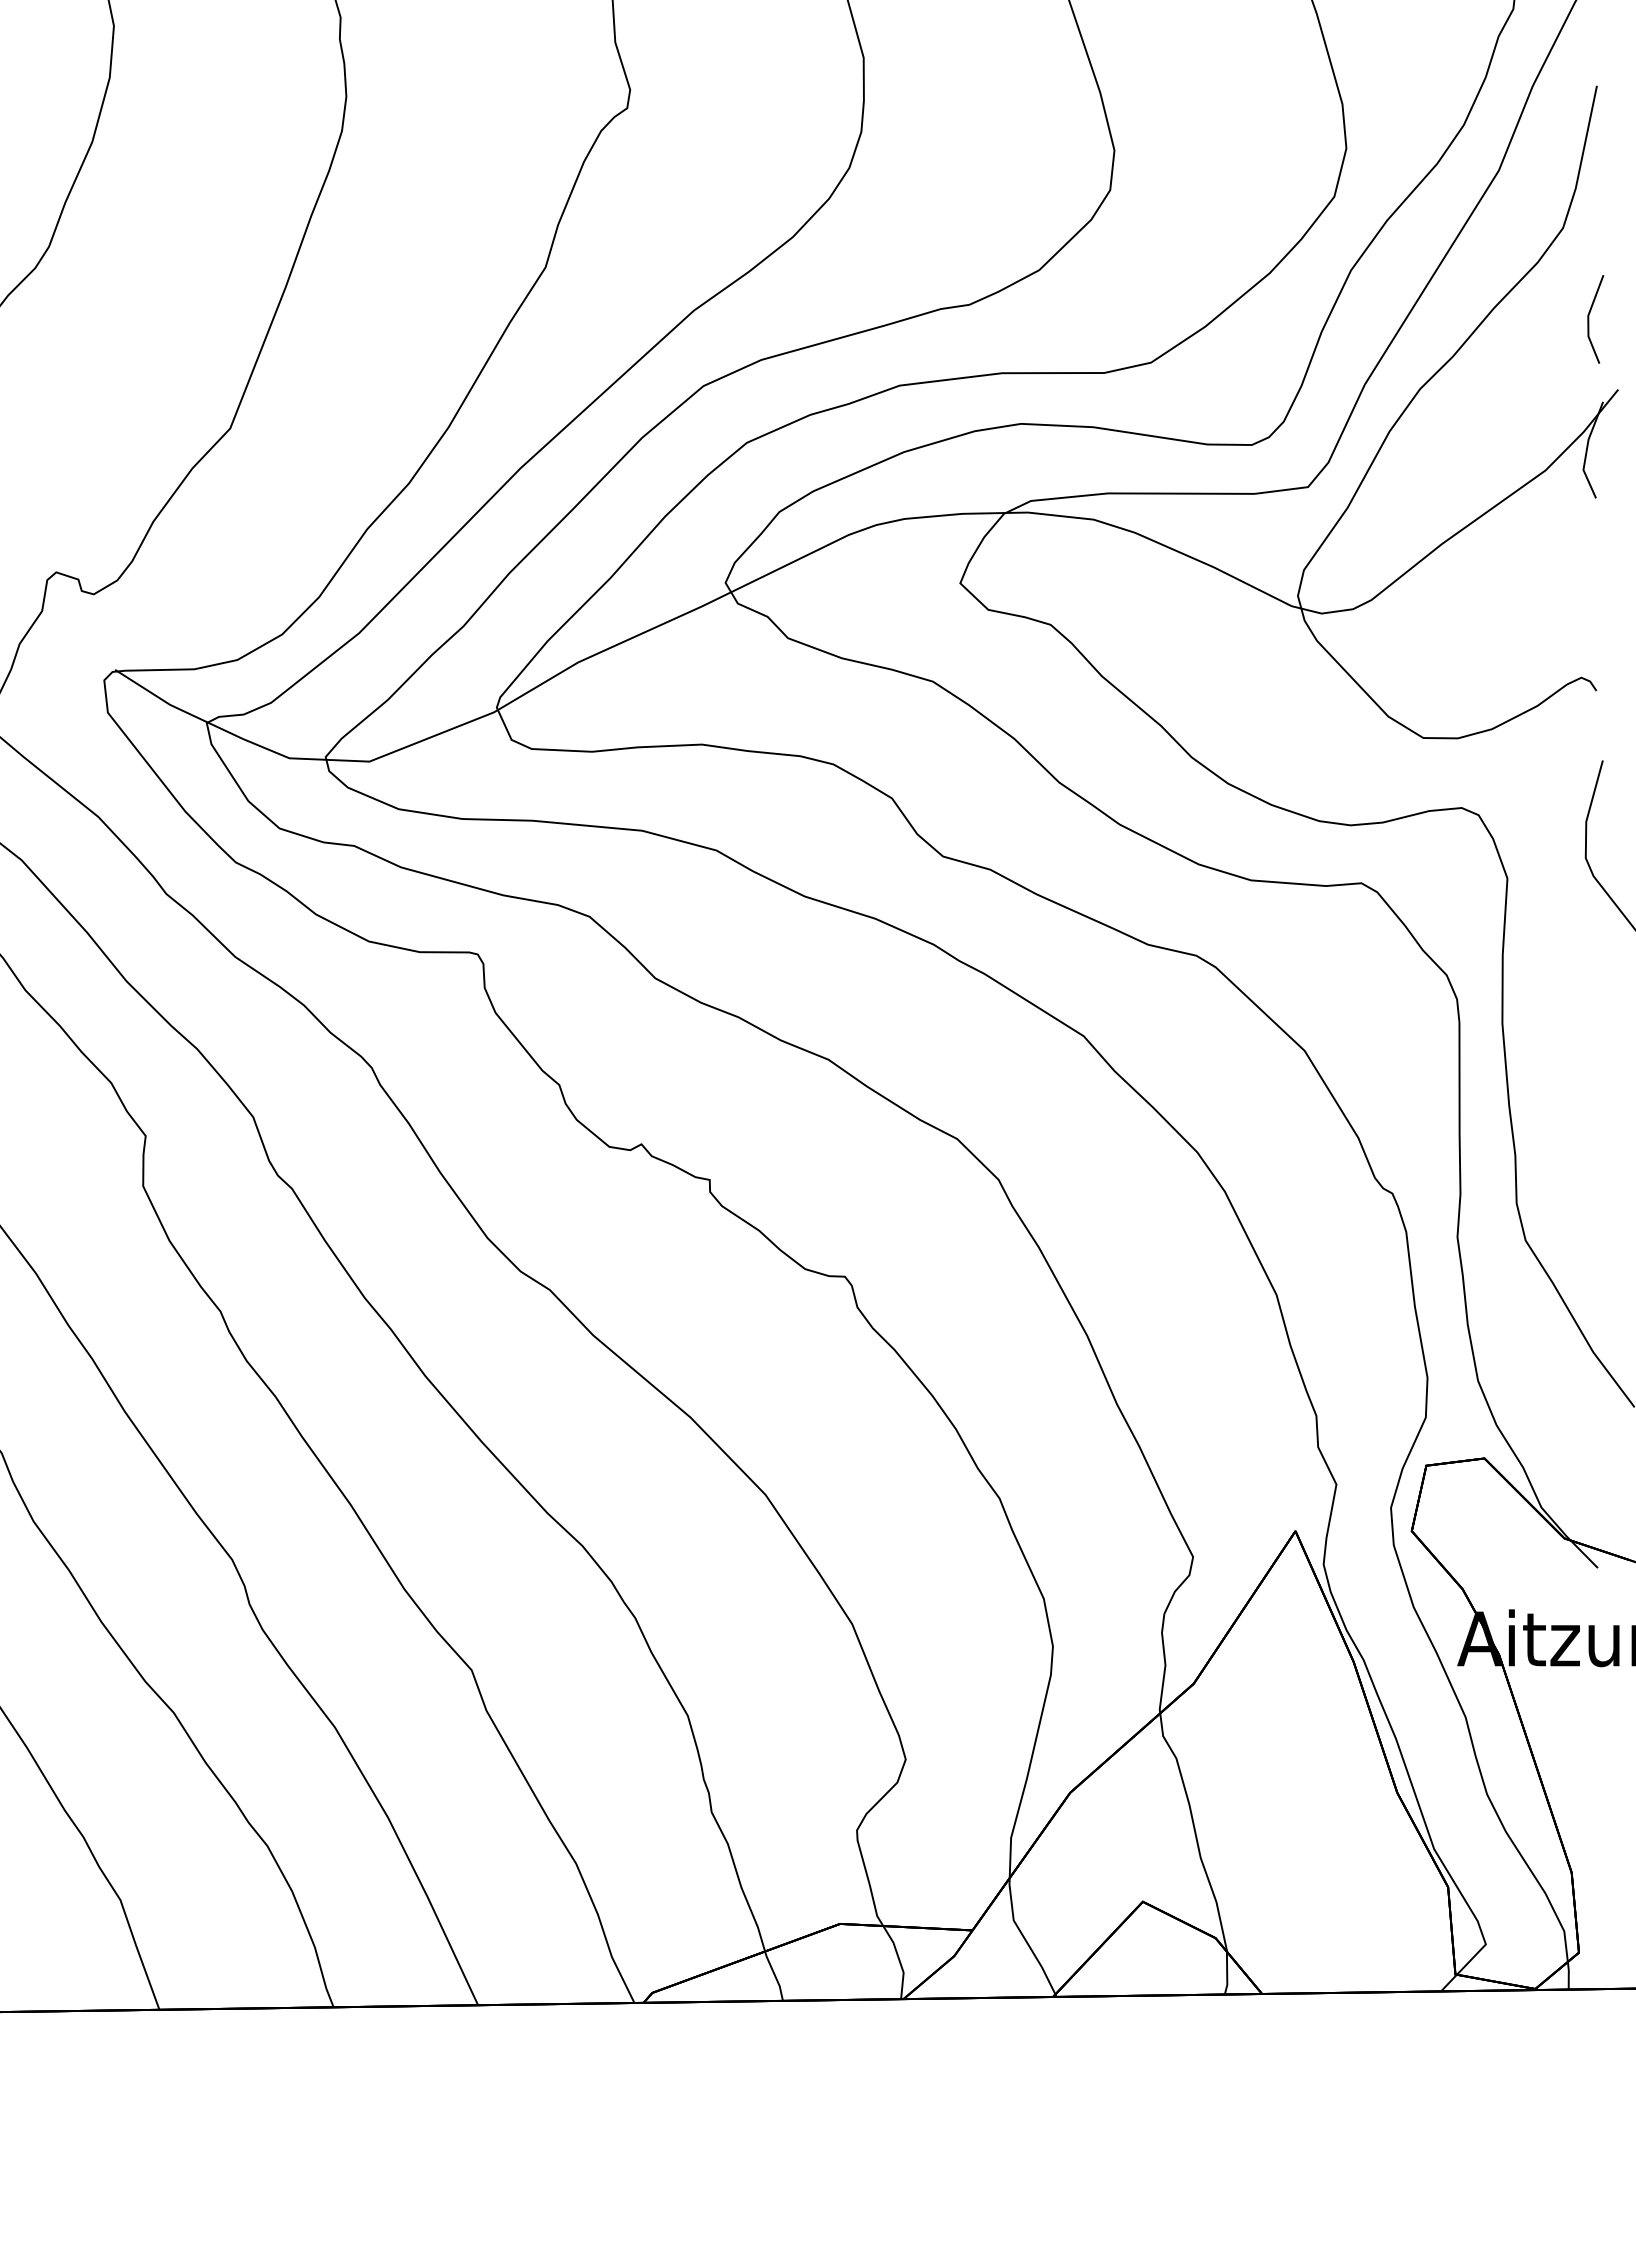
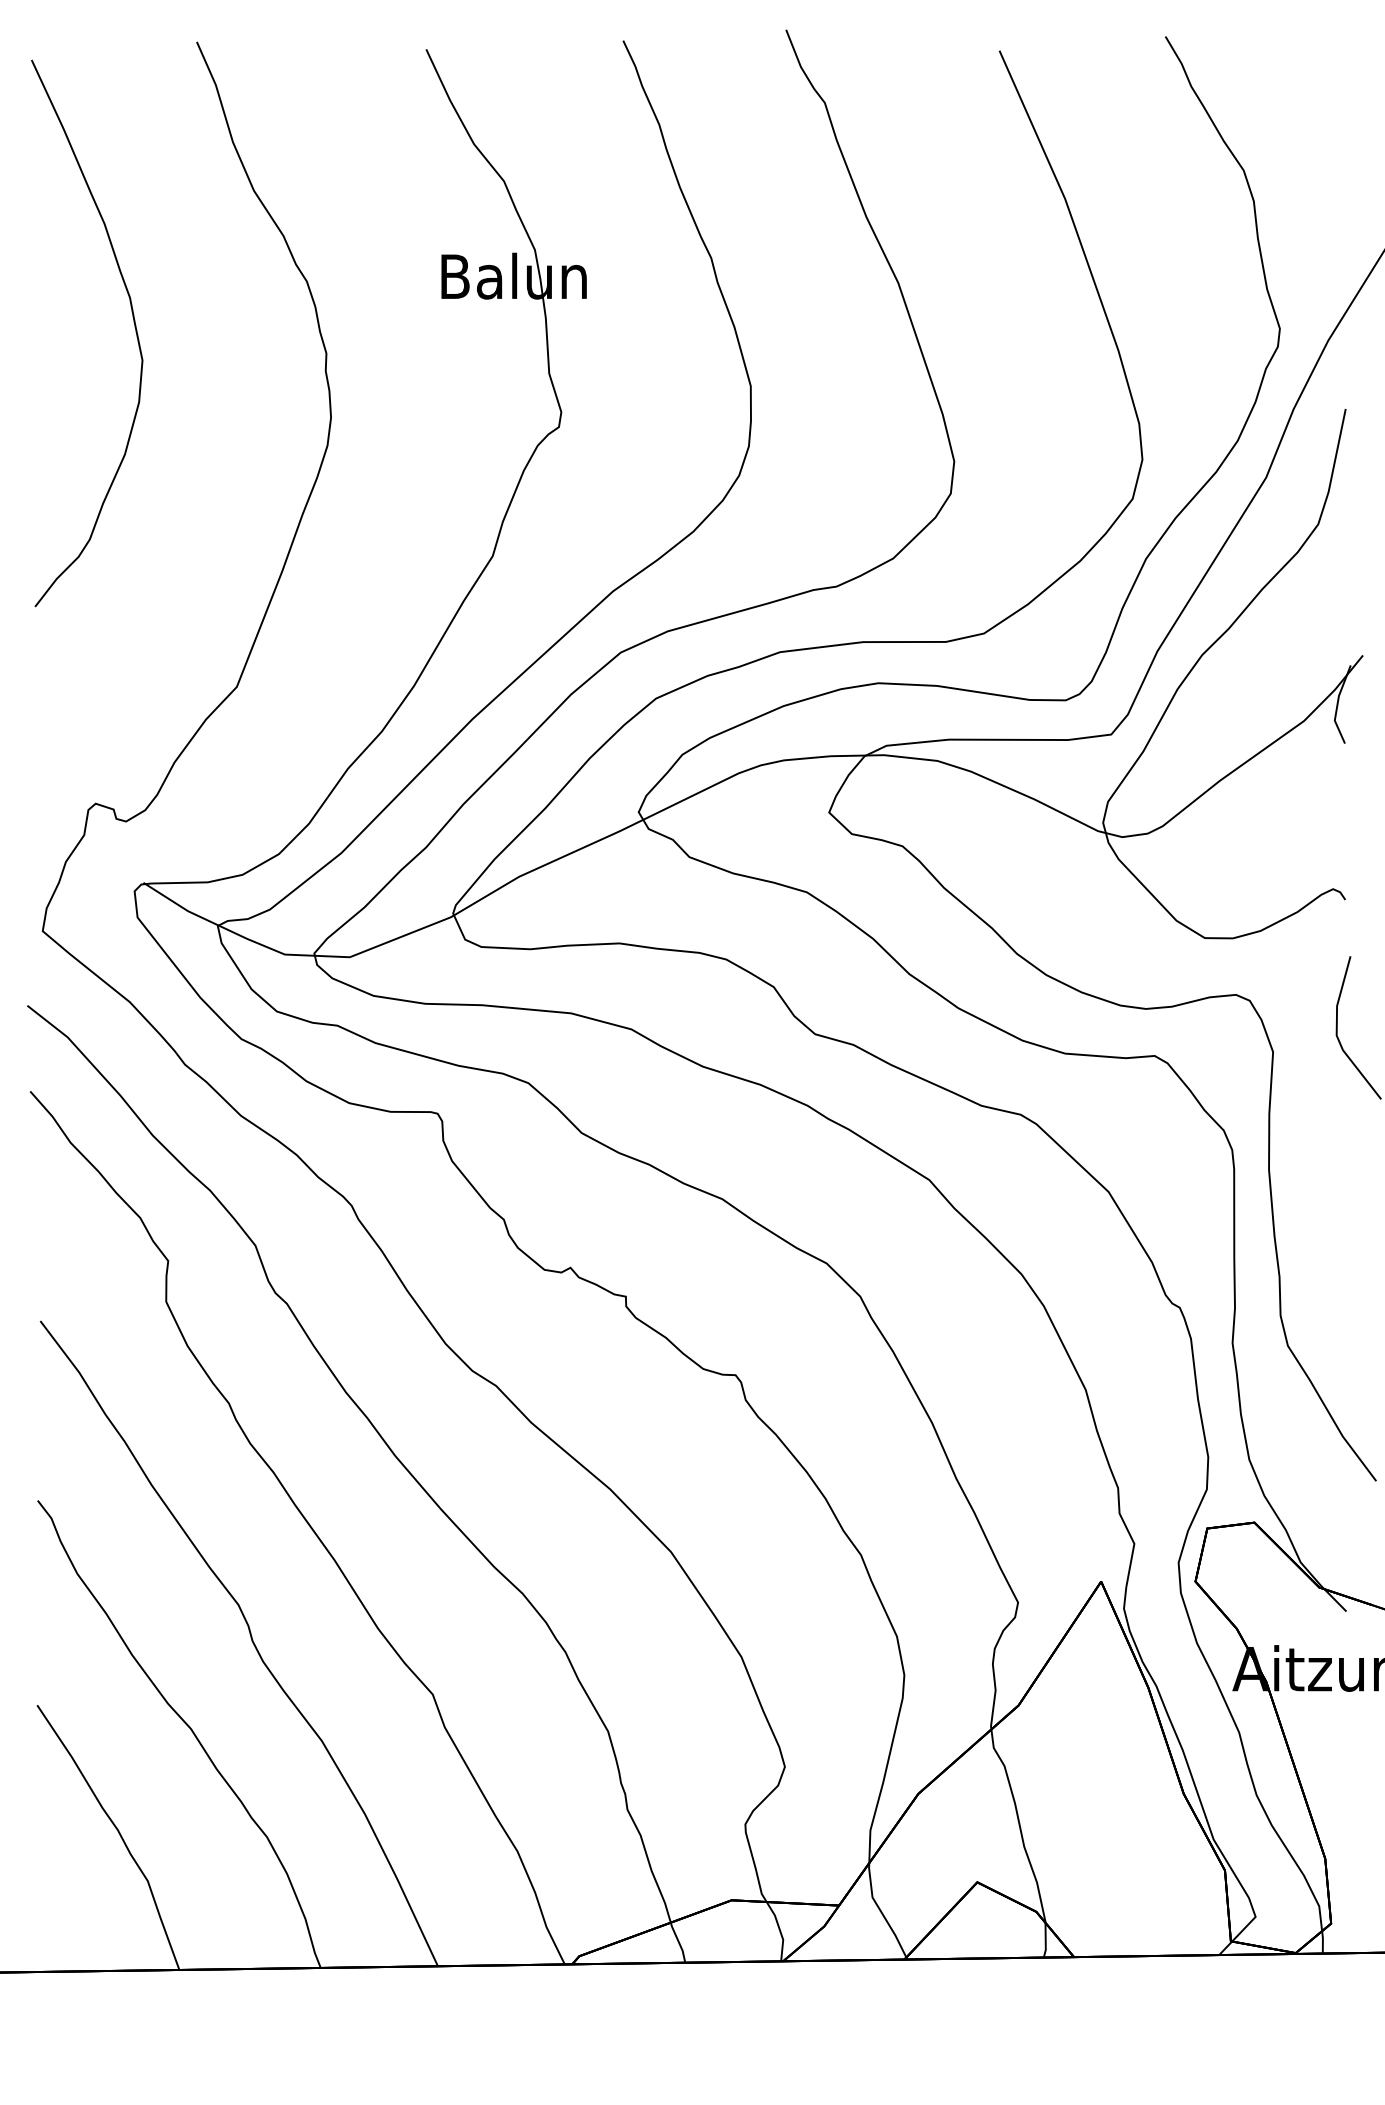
line: (1589, 319) -> (1339, 598), removed

